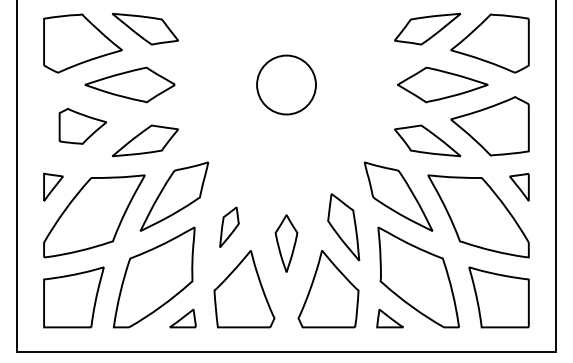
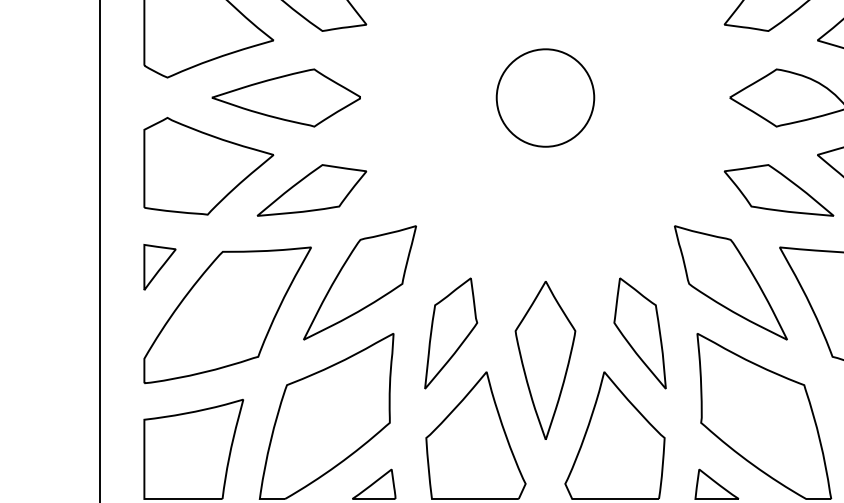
part: (82, 126) -> (207, 166), size x1.67
part: (229, 227) -> (451, 333), size x1.67
part: (286, 243) -> (545, 360), size x1.67

